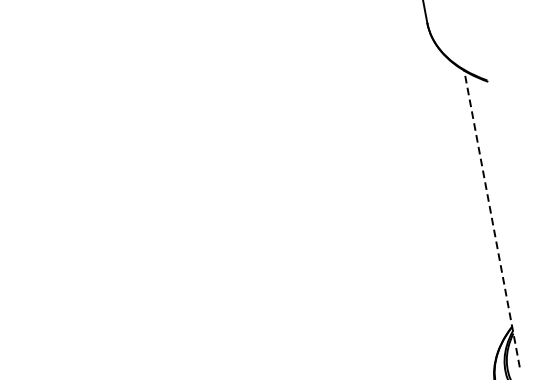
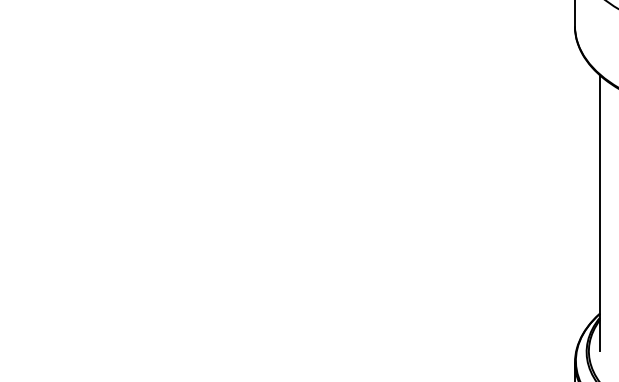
line: (492, 219) -> (600, 213), dashed -> solid

